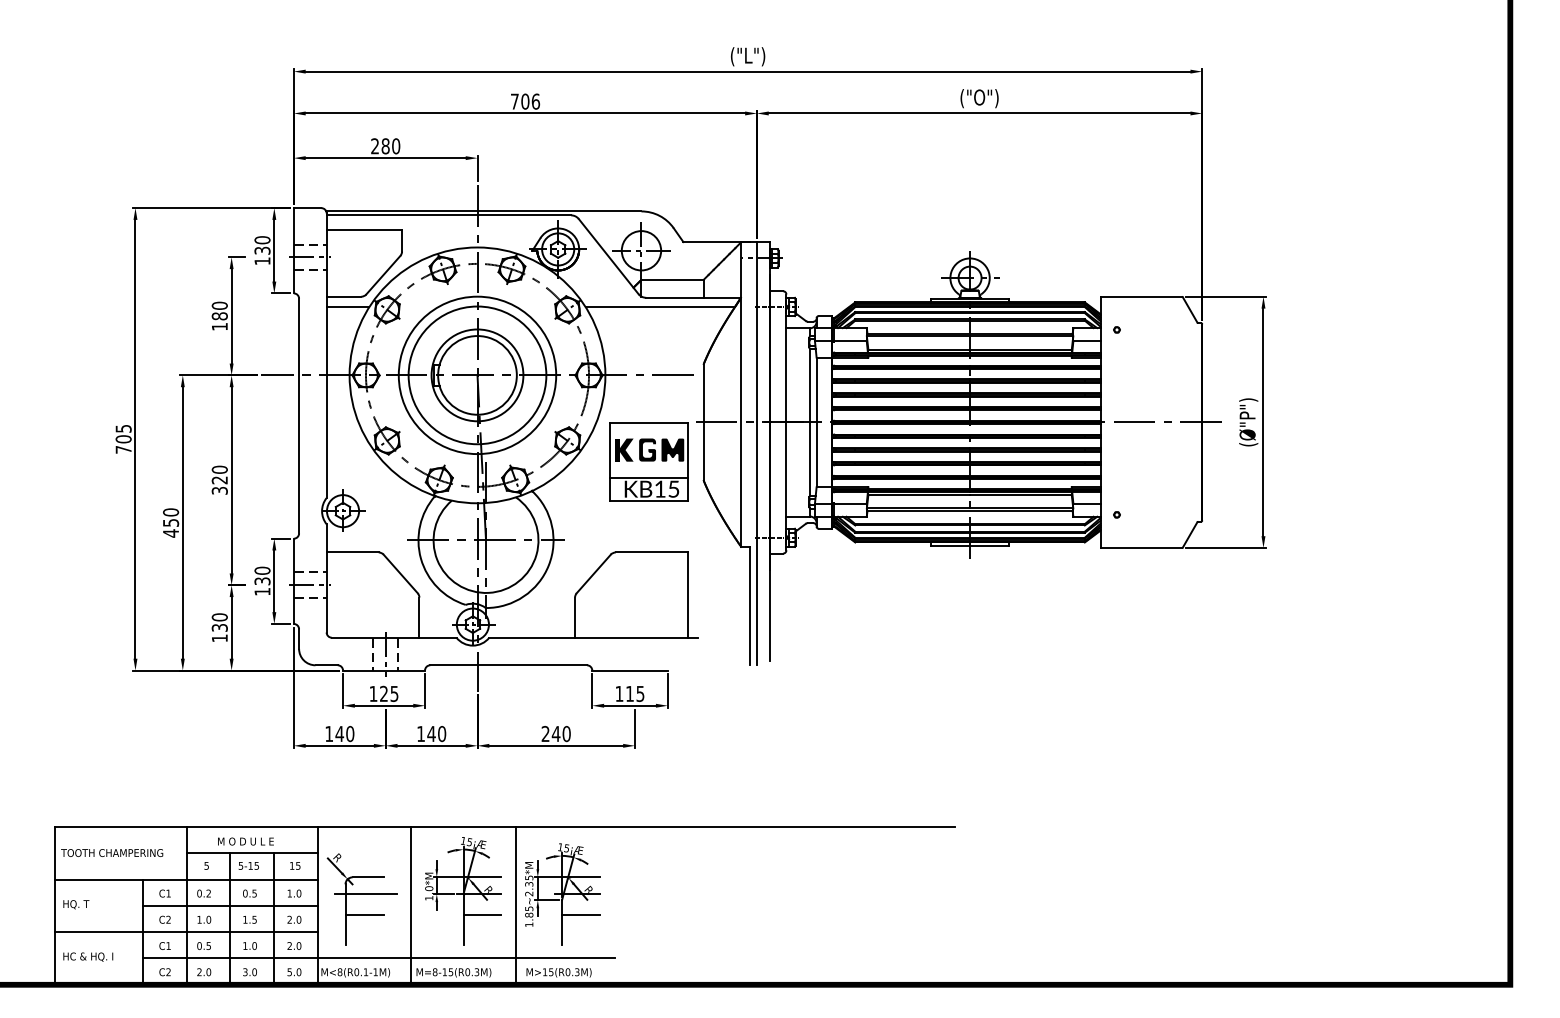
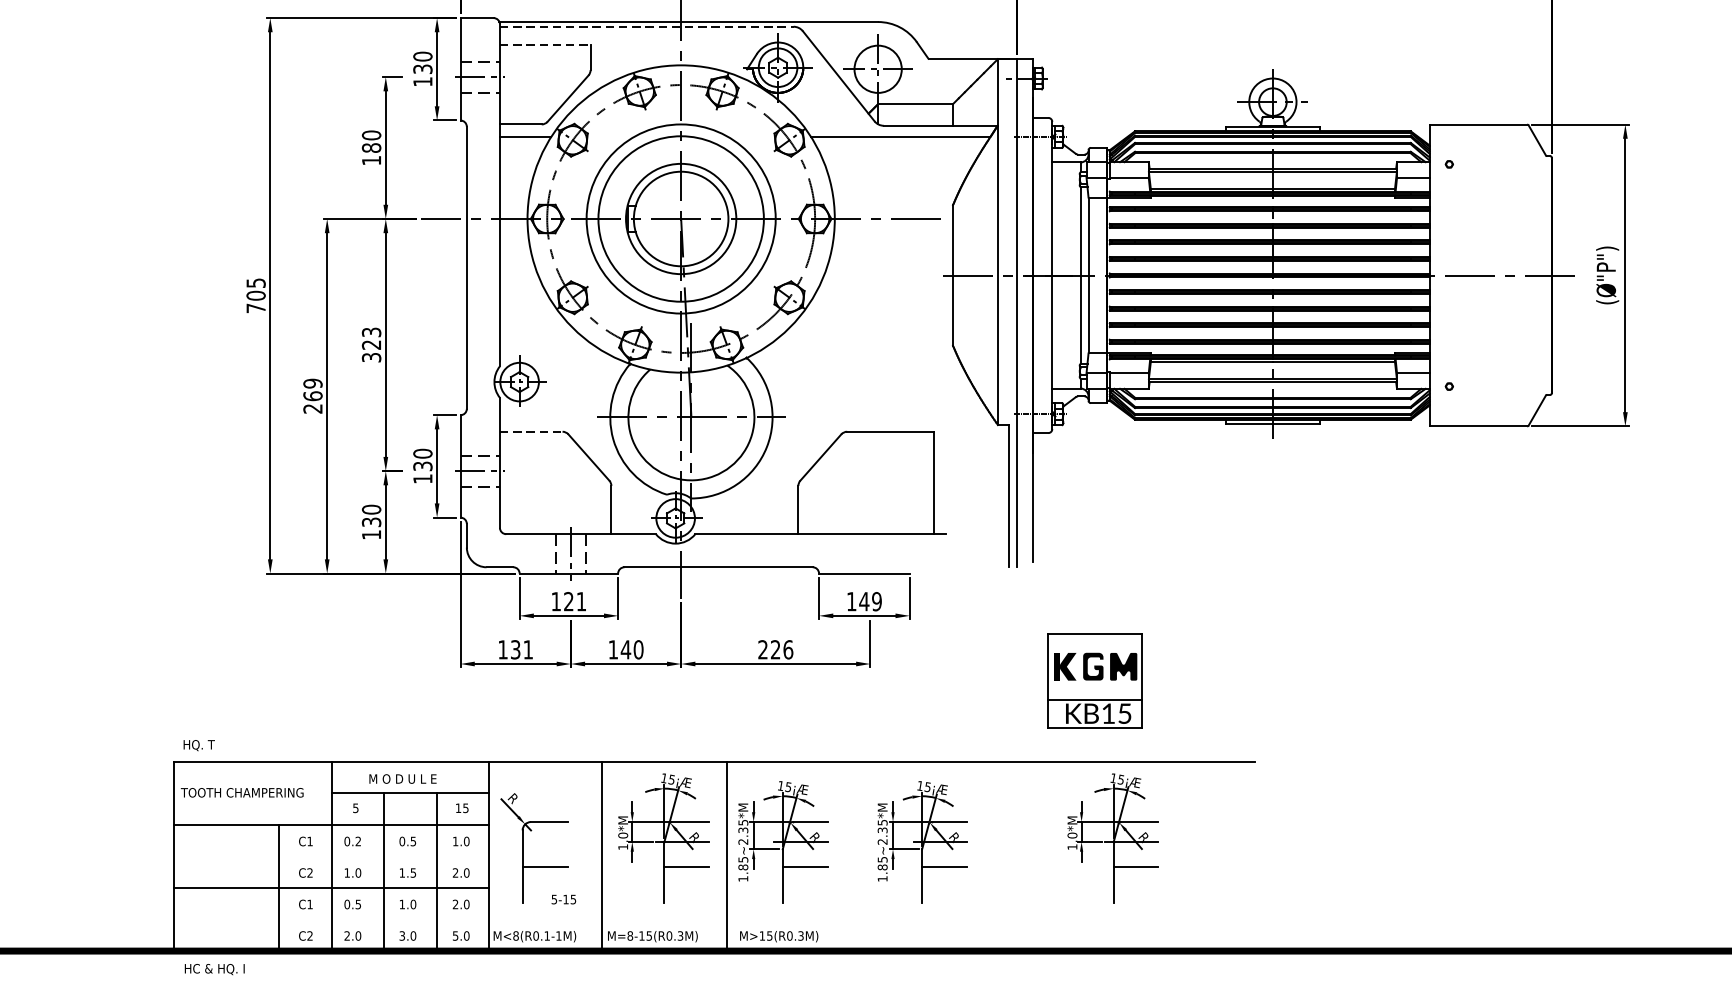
line: (449, 215) -> (647, 26), solid -> dashed
line: (364, 230) -> (545, 44), solid -> dashed
part: (648, 461) -> (1094, 680), moved
text: (219, 469) -> (371, 332), 320 -> 323
text: (171, 522) -> (313, 395), 450 -> 269
line: (353, 552) -> (532, 431), solid -> dashed
text: (634, 693) -> (869, 601), 115 -> 149
text: (394, 694) -> (581, 602), 125 -> 121
text: (344, 733) -> (521, 649), 140 -> 131
text: (560, 733) -> (780, 649), 240 -> 226
text: (248, 865) -> (563, 899), moved
part: (837, 891) -> (1113, 839), added
line: (365, 893) -> (546, 841), removed
part: (678, 894) -> (922, 842), added
text: (76, 904) -> (199, 745), moved
line: (229, 905) -> (383, 855), removed
text: (88, 956) -> (215, 968), moved
line: (378, 958) -> (562, 919), removed

